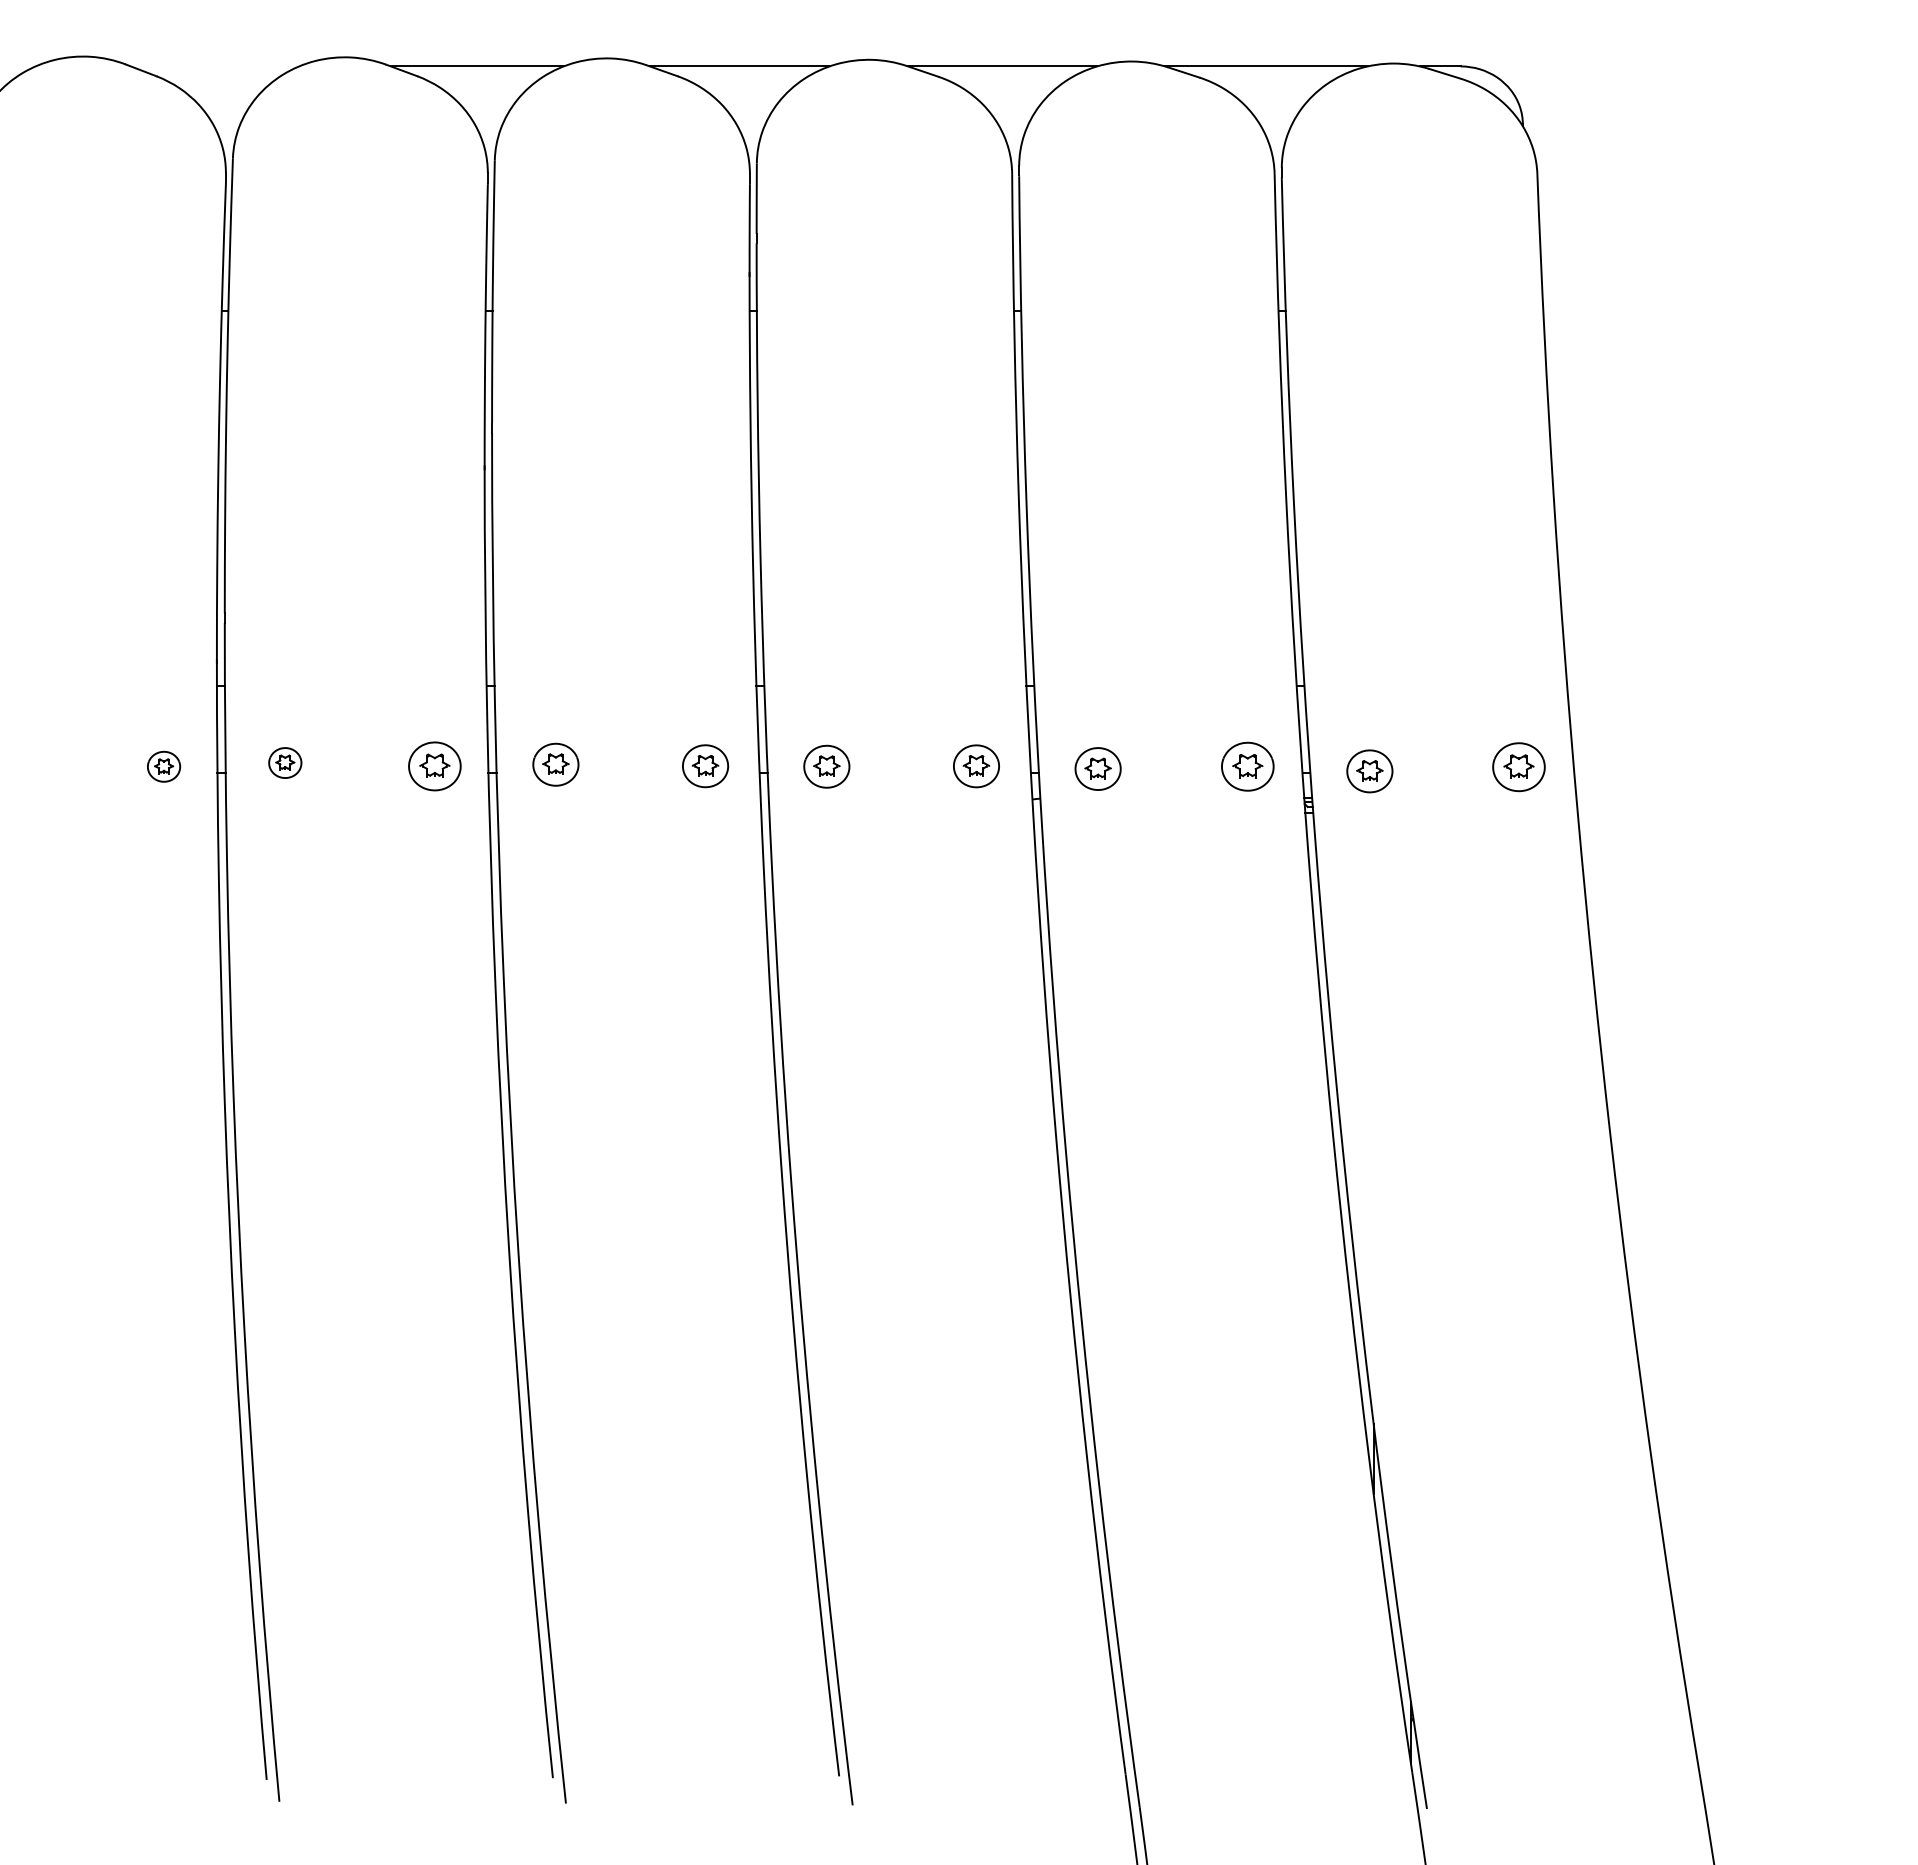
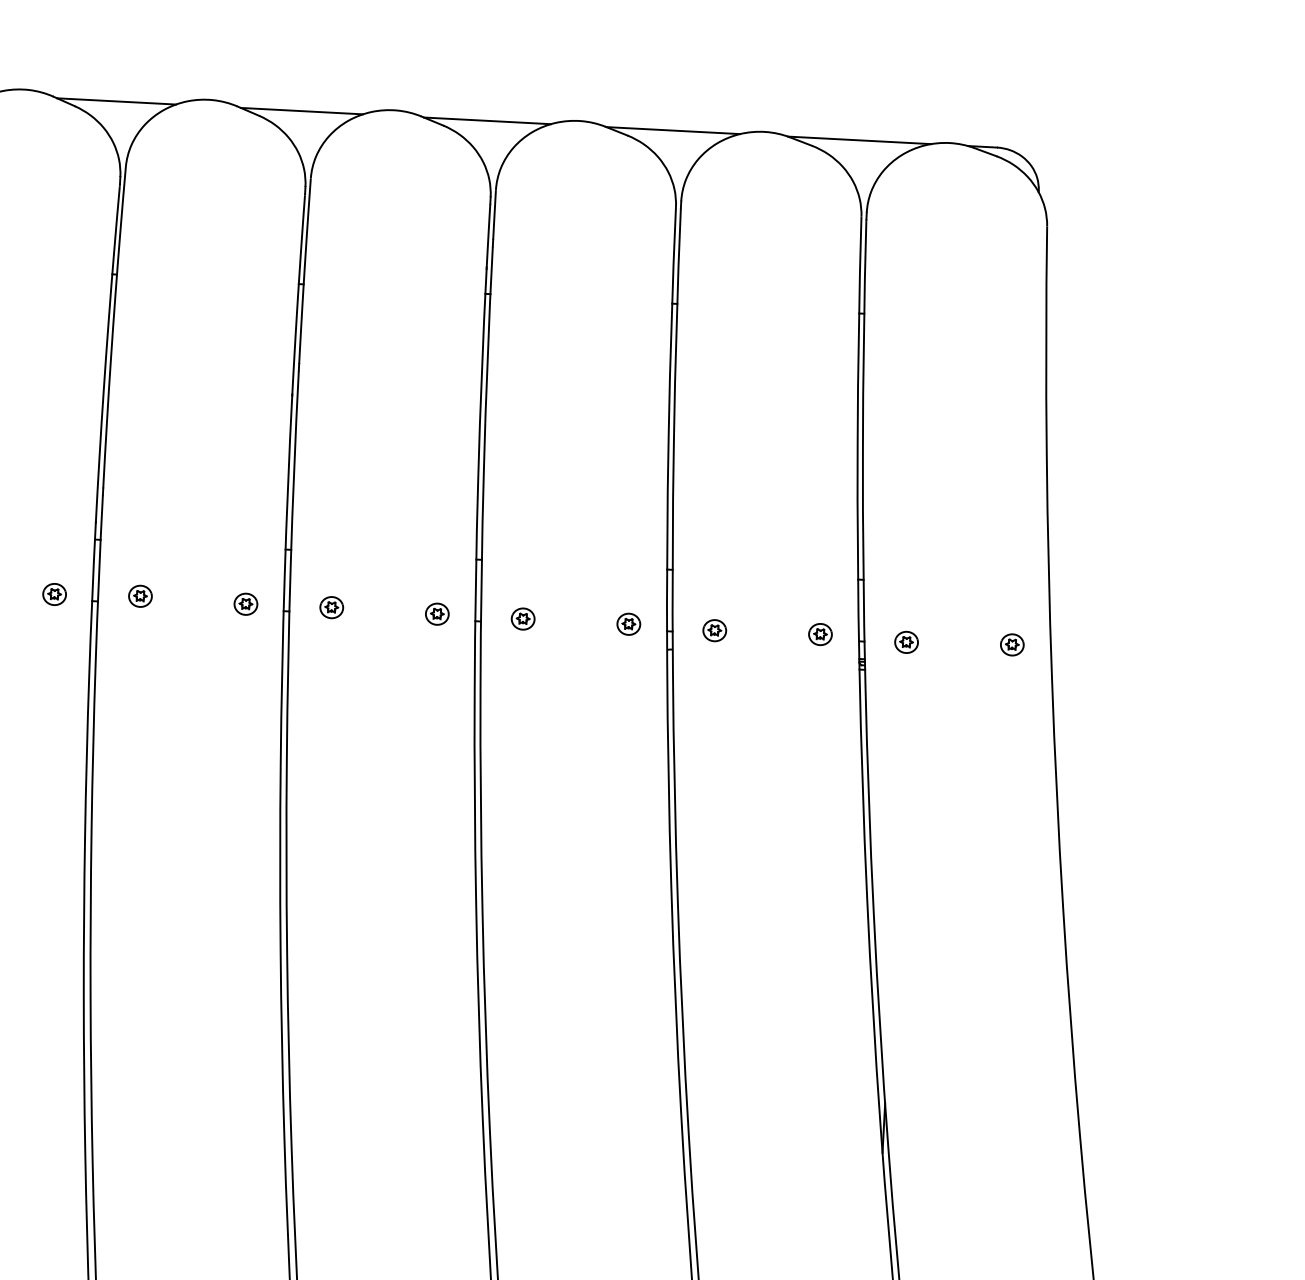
line: (214, 66) -> (116, 101), added
part: (556, 764) -> (332, 607), size x0.71
part: (434, 766) -> (245, 604), size x0.62
part: (705, 766) -> (437, 614), size x0.71
part: (827, 766) -> (523, 618), size x0.71
part: (976, 766) -> (628, 624), size x0.71
part: (1247, 766) -> (820, 634), size x0.62
part: (1519, 766) -> (1012, 644), size x0.62
part: (1098, 768) -> (714, 630), size x0.71
part: (1369, 771) -> (906, 642), size x0.71

